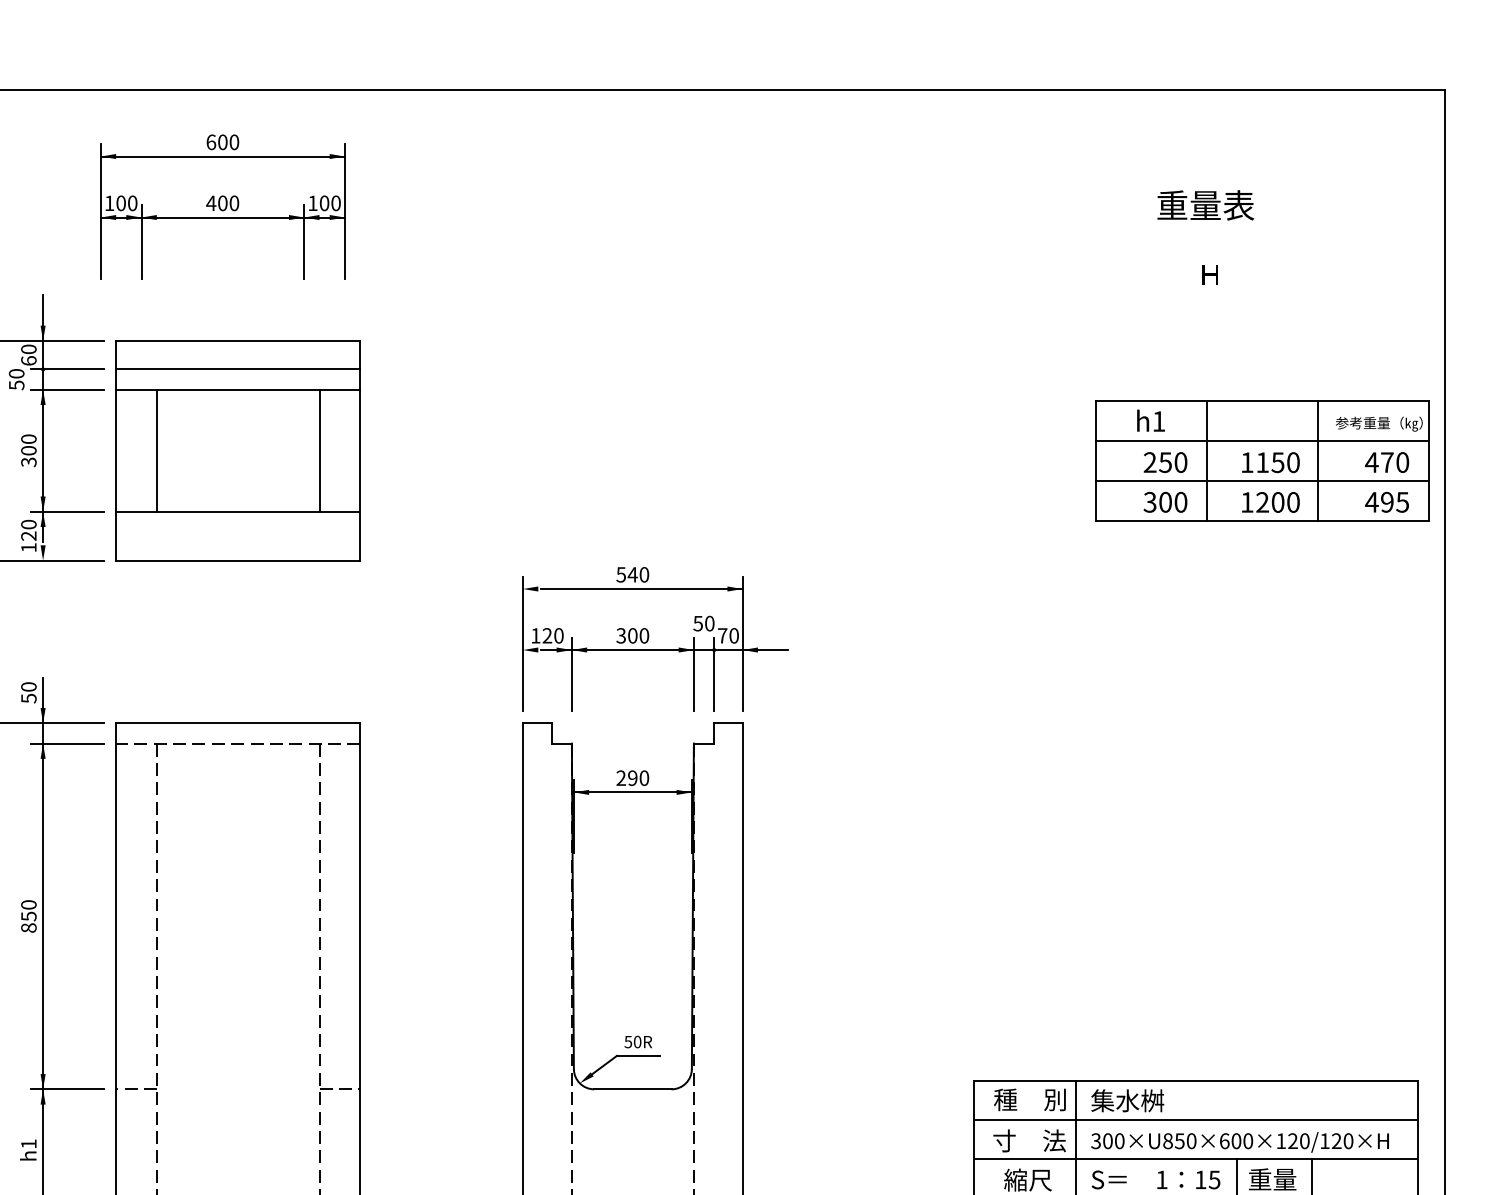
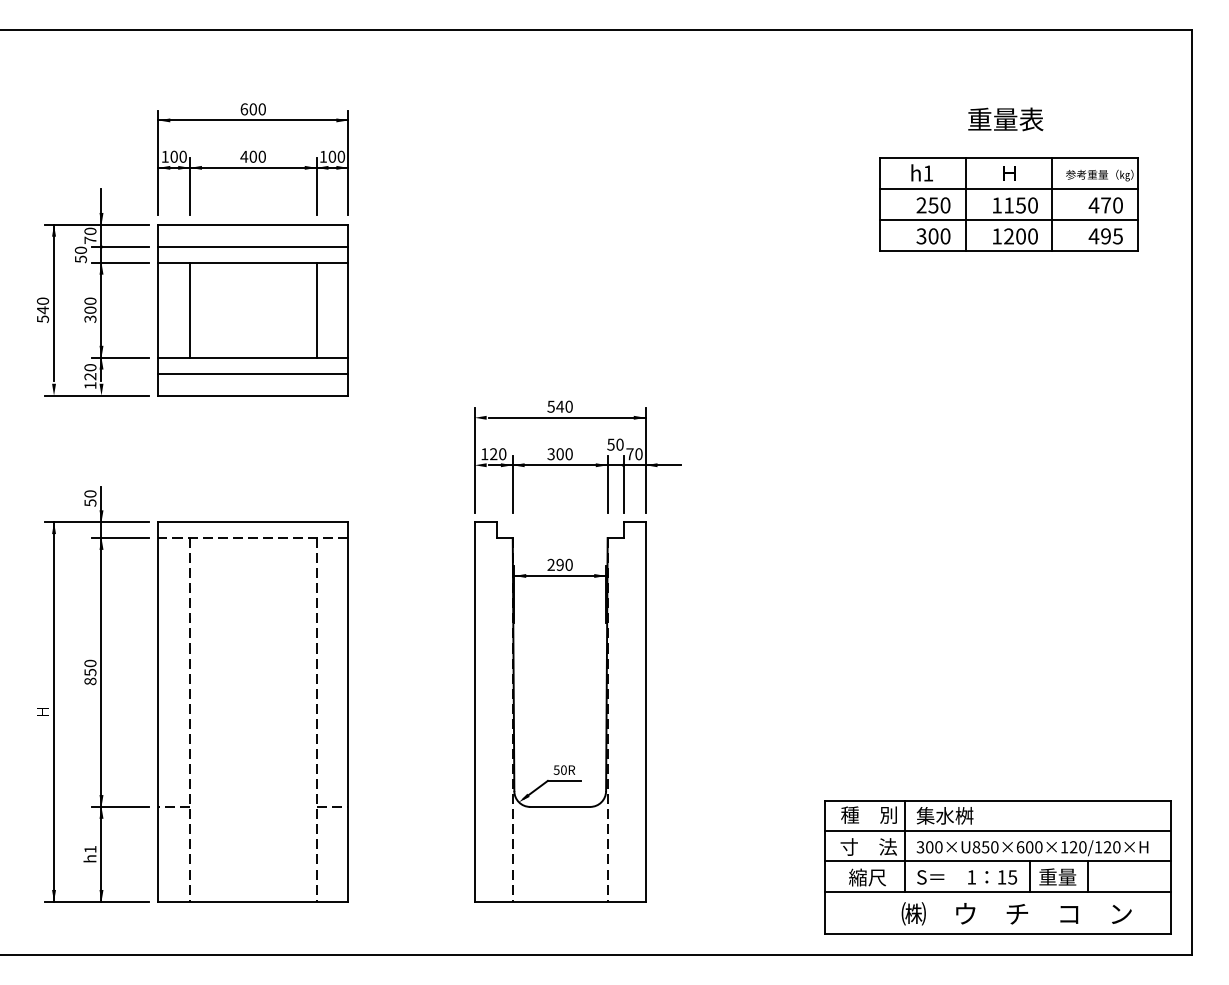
part: (221, 206) -> (252, 159), moved
text: (28, 359) -> (90, 239), 60 -> 70
part: (1261, 461) -> (1008, 204), moved
line: (238, 532) -> (253, 373), added

